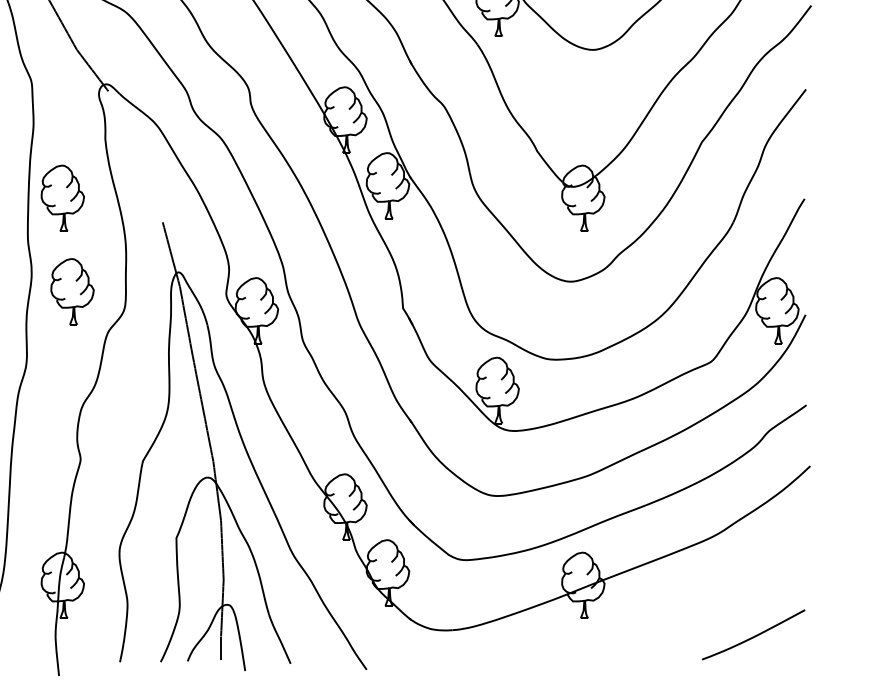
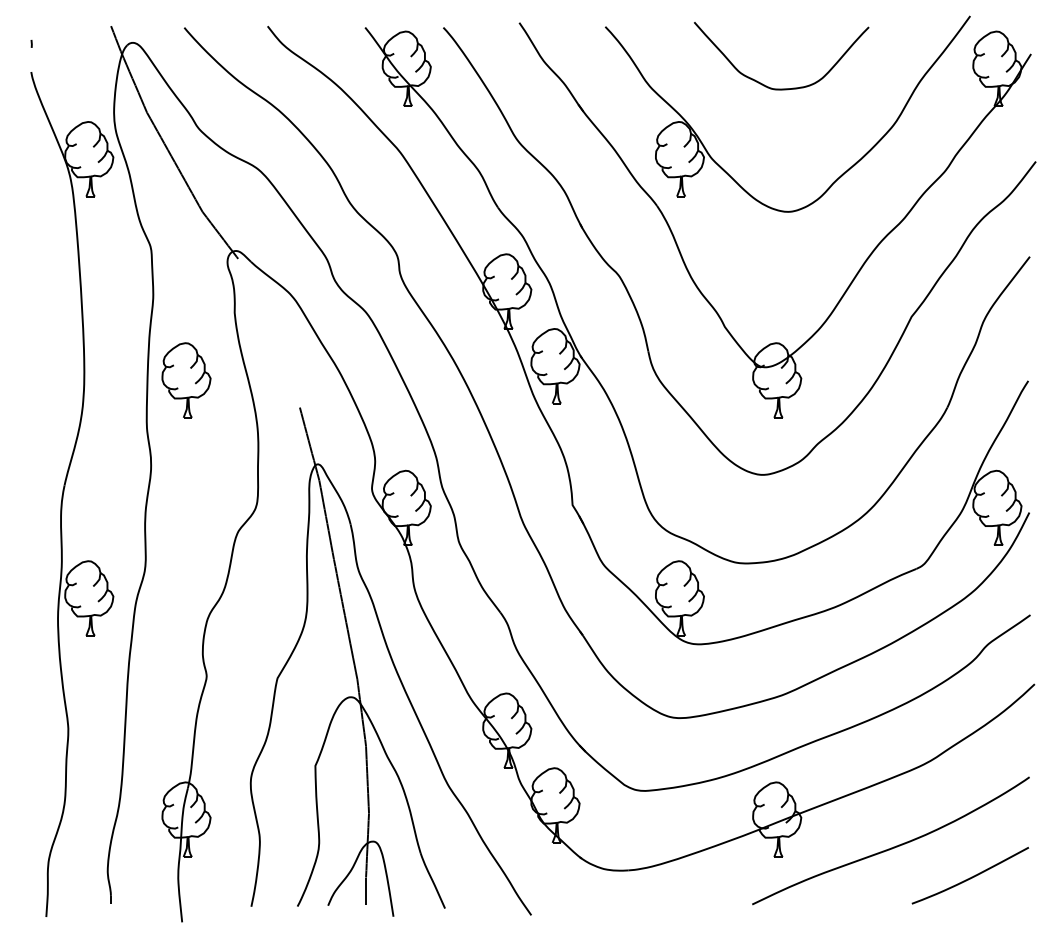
part: (72, 291) -> (197, 486), removed
curve: (685, 609) -> (893, 846), added

